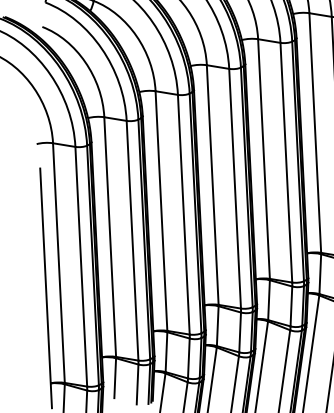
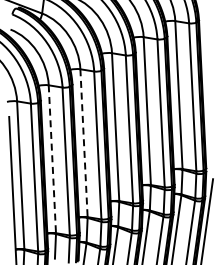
line: (162, 211) -> (84, 143), solid -> dashed
line: (110, 237) -> (52, 159), solid -> dashed

